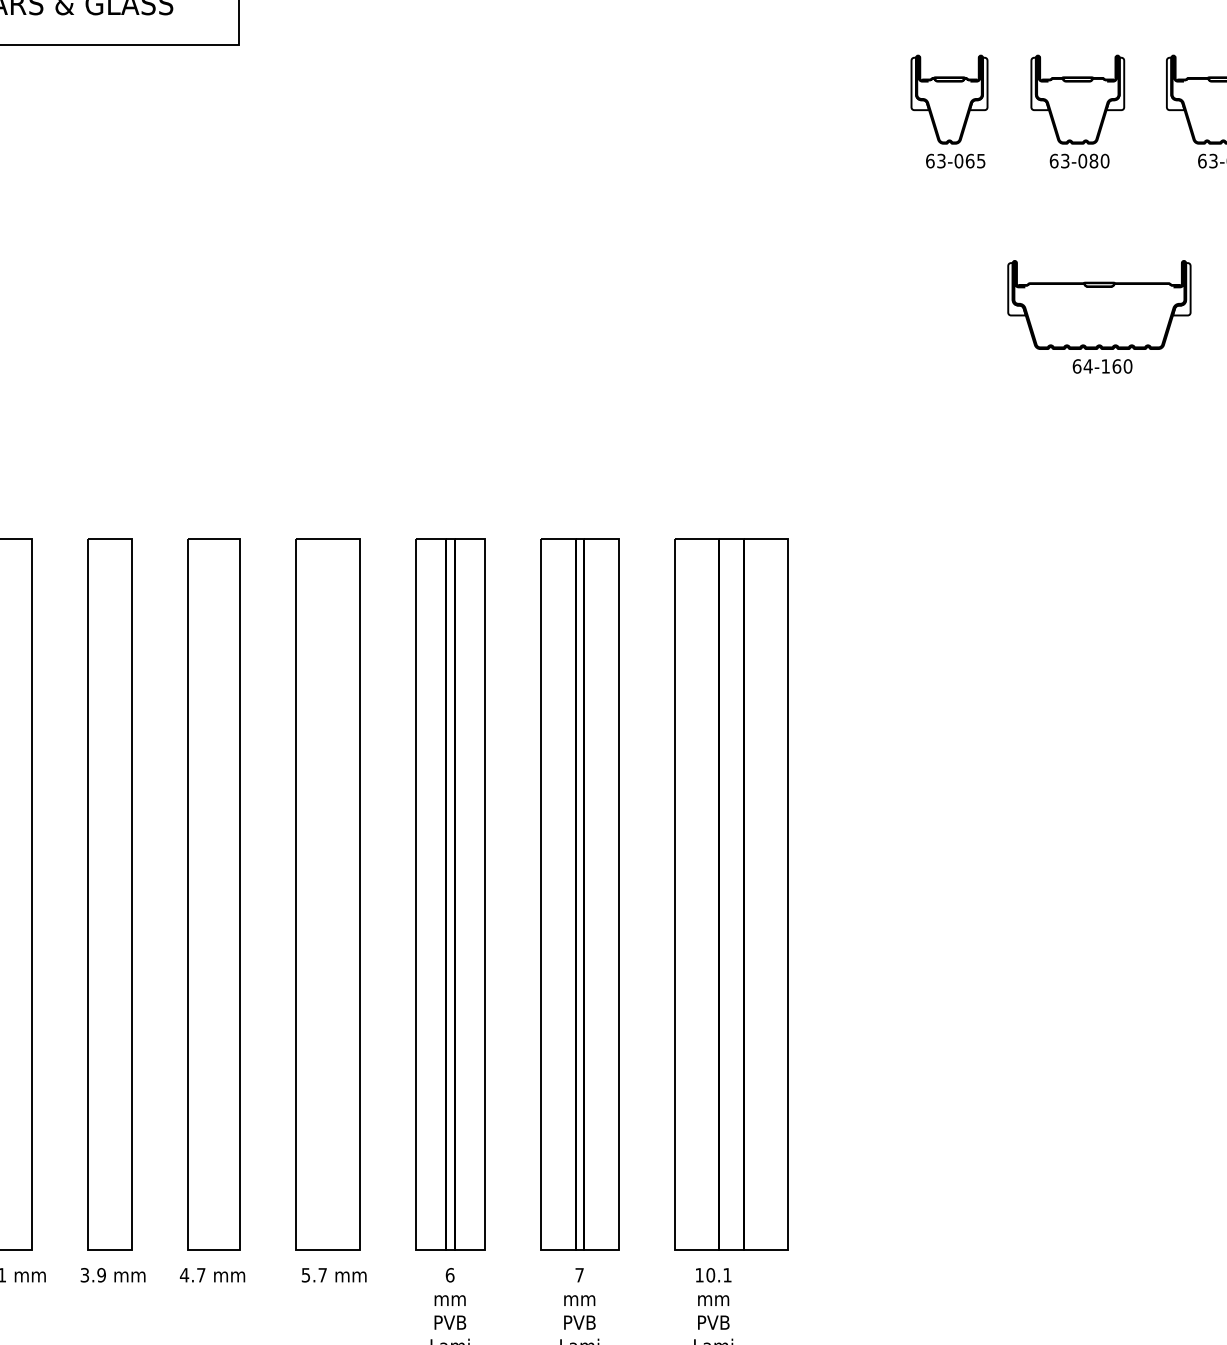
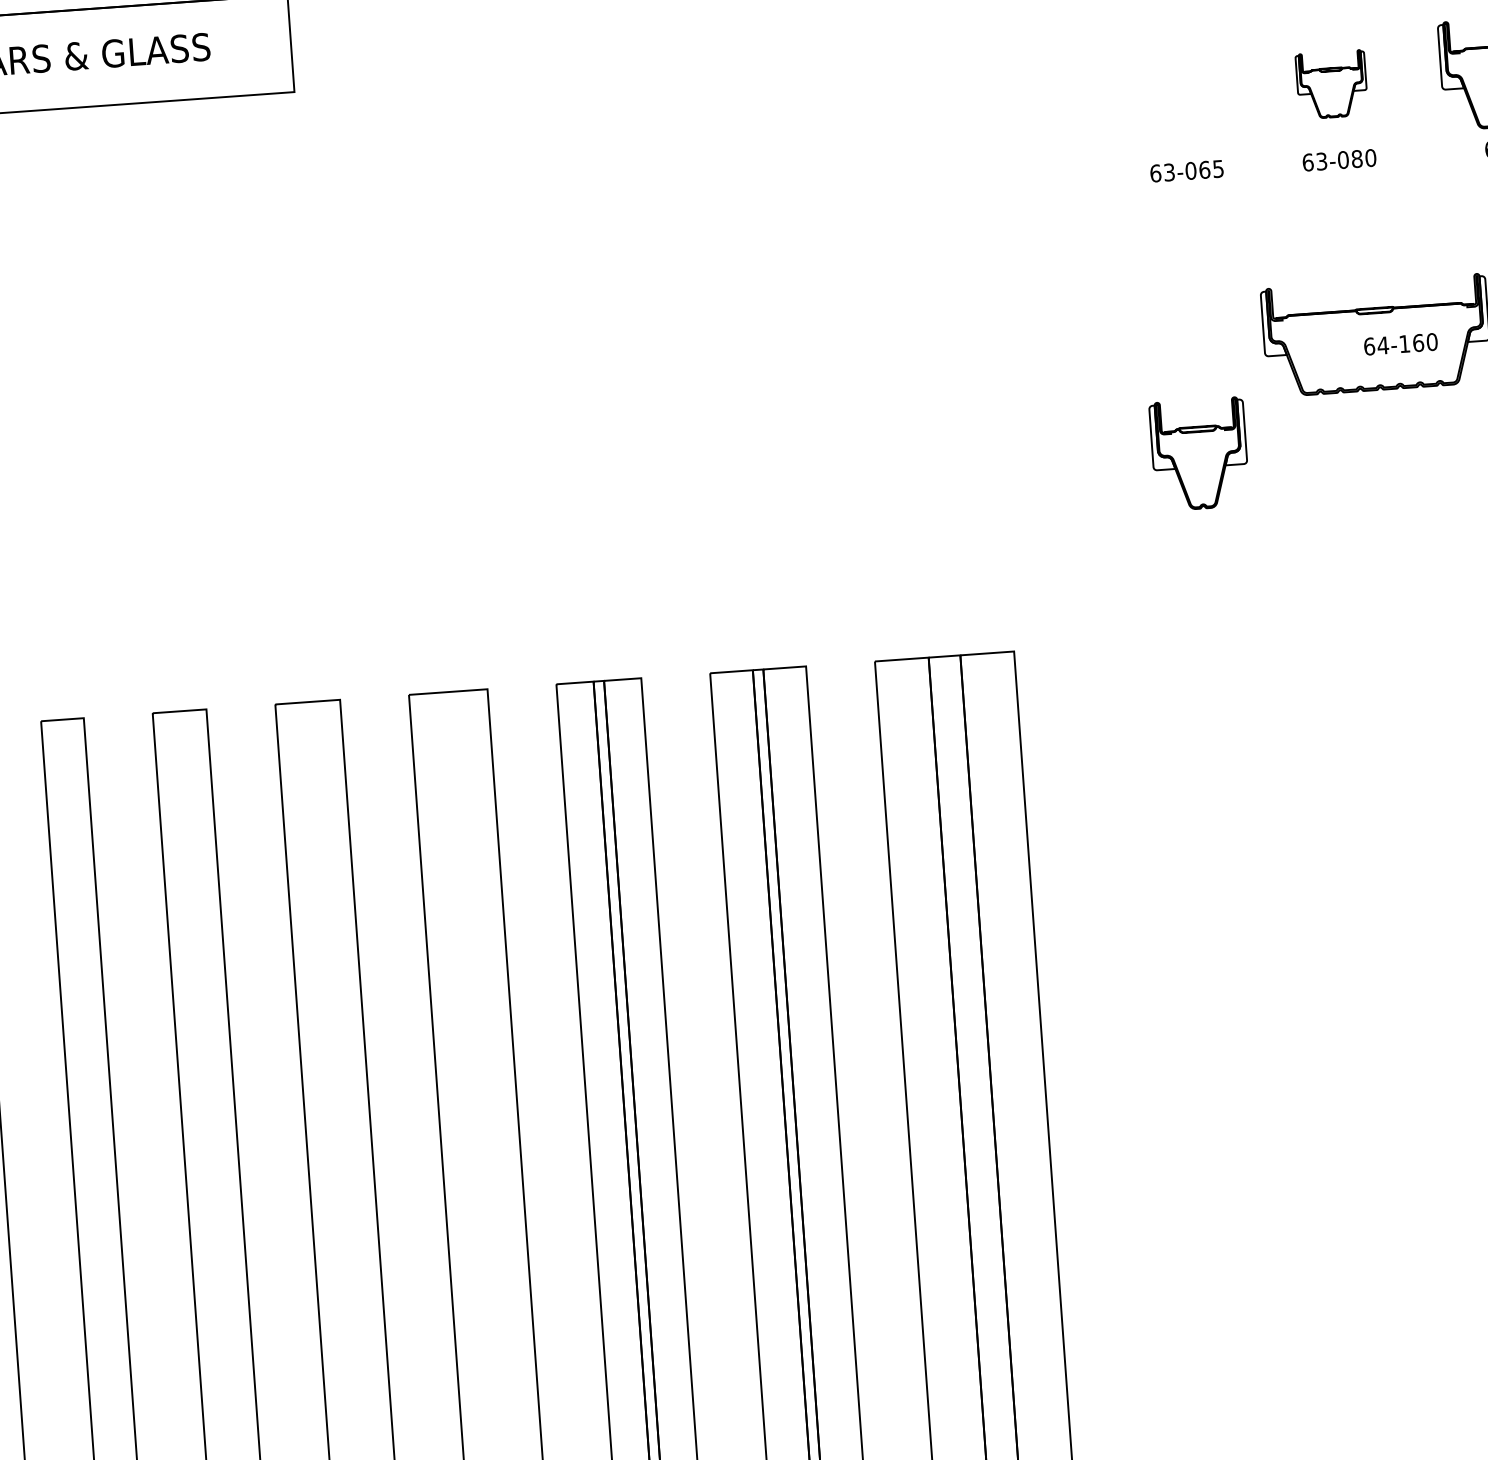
part: (949, 99) -> (1199, 454), moved
part: (1077, 99) -> (1331, 84), size x0.6
text: (1102, 366) -> (1400, 344), moved

